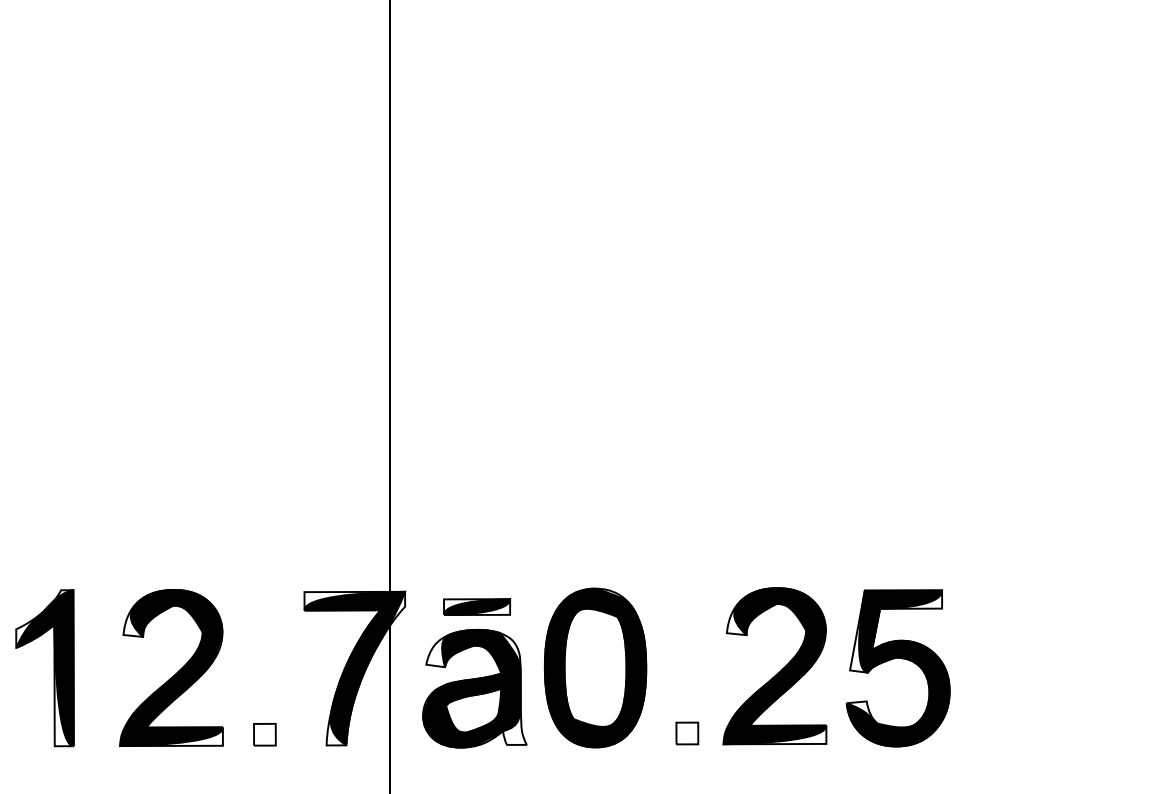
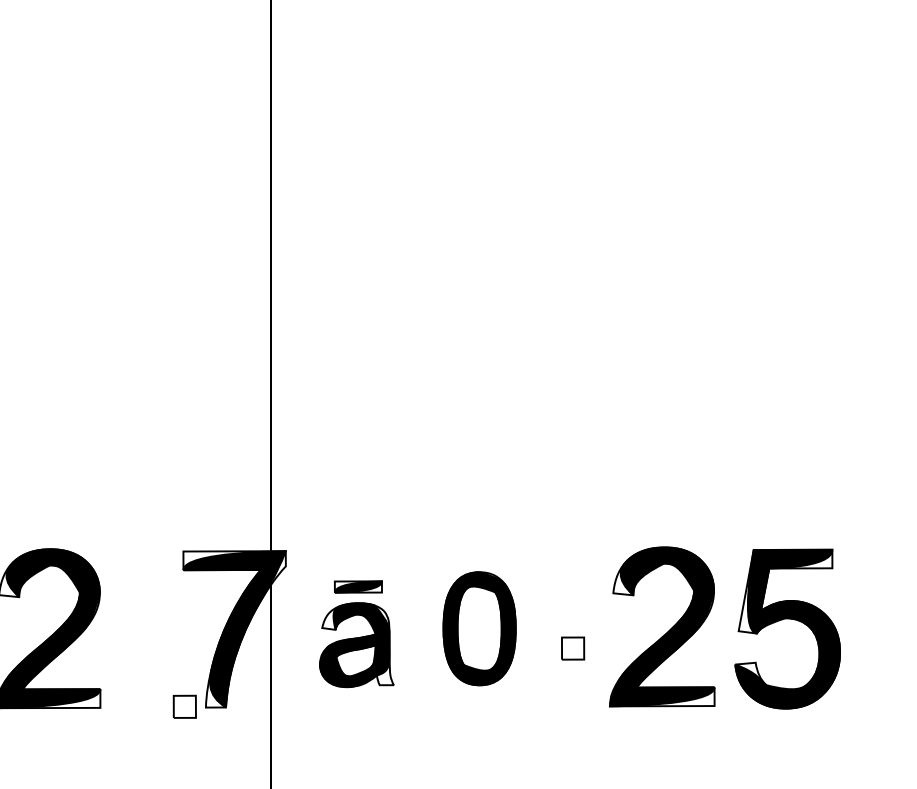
part: (595, 667) -> (479, 628), size x0.7
part: (474, 673) -> (356, 634), size x0.7
part: (687, 733) -> (573, 648), moved
part: (264, 734) -> (184, 706), moved

